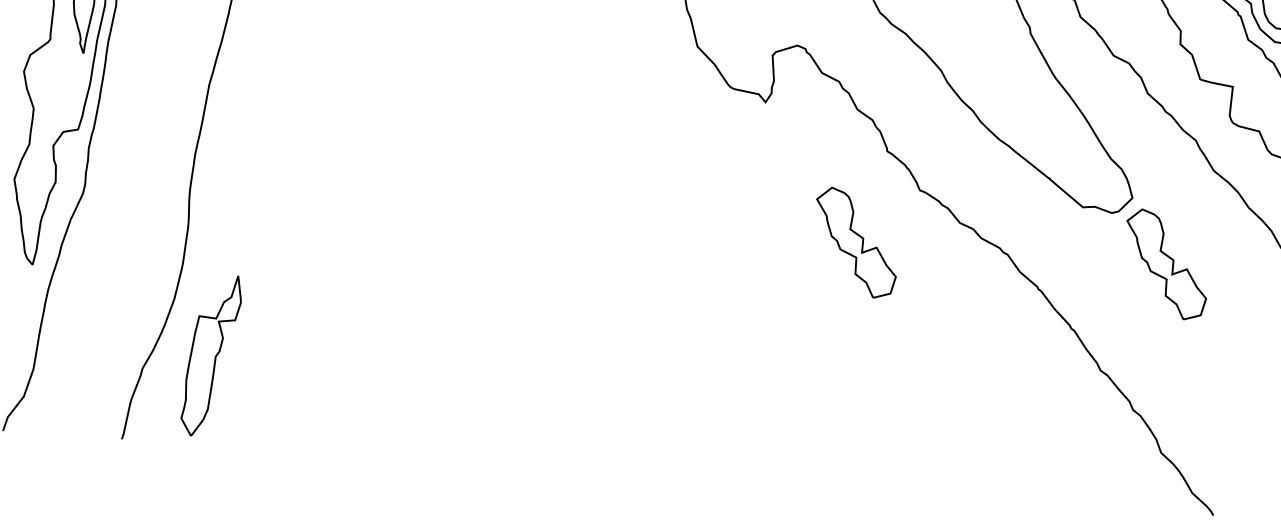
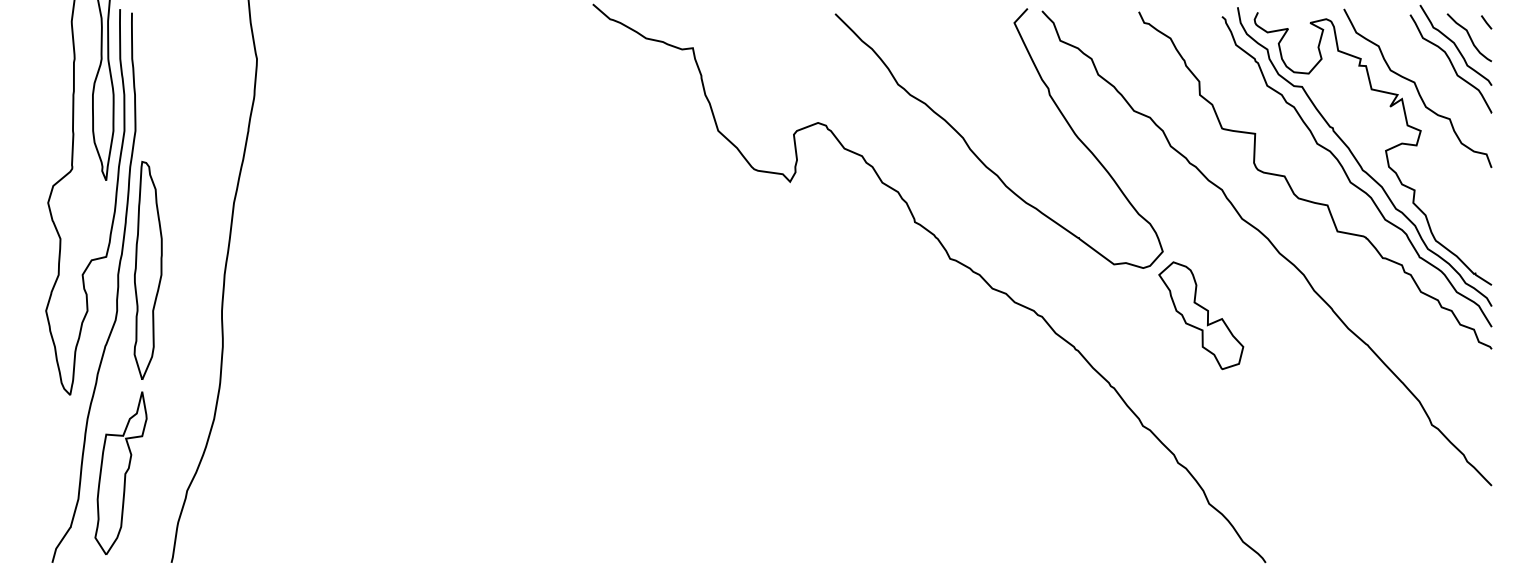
part: (118, 144) -> (147, 269), added
part: (856, 242) -> (890, 315), removed
part: (210, 355) -> (120, 473), moved

